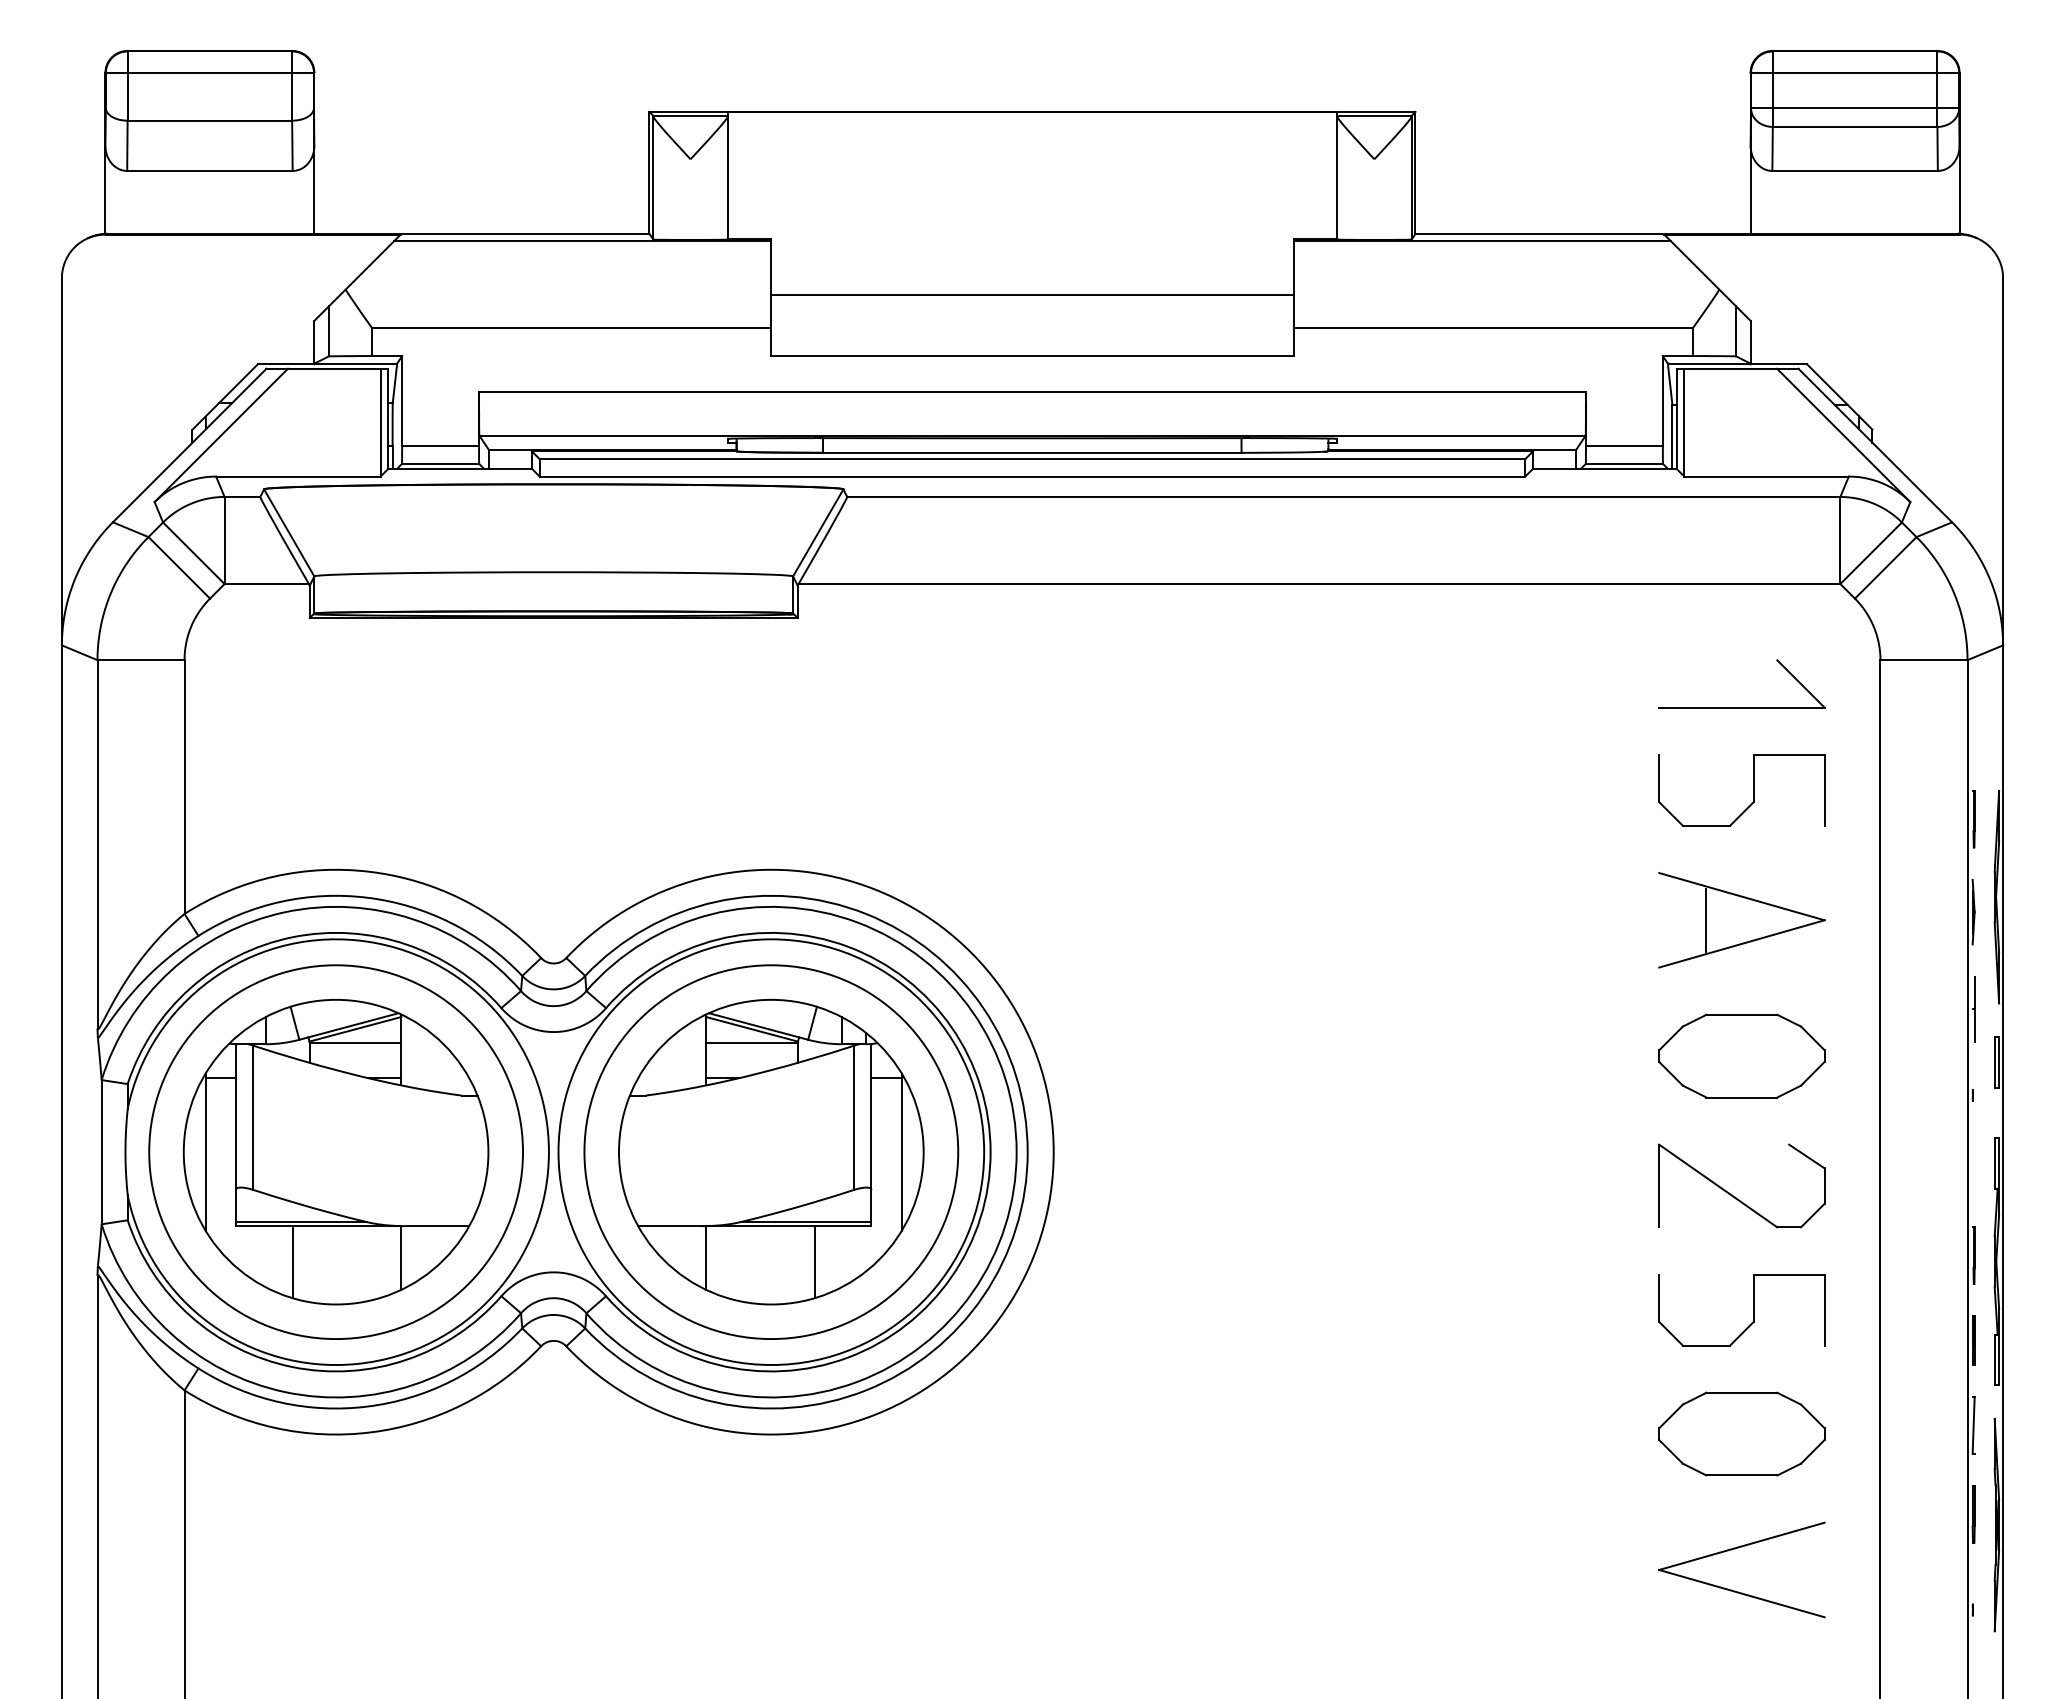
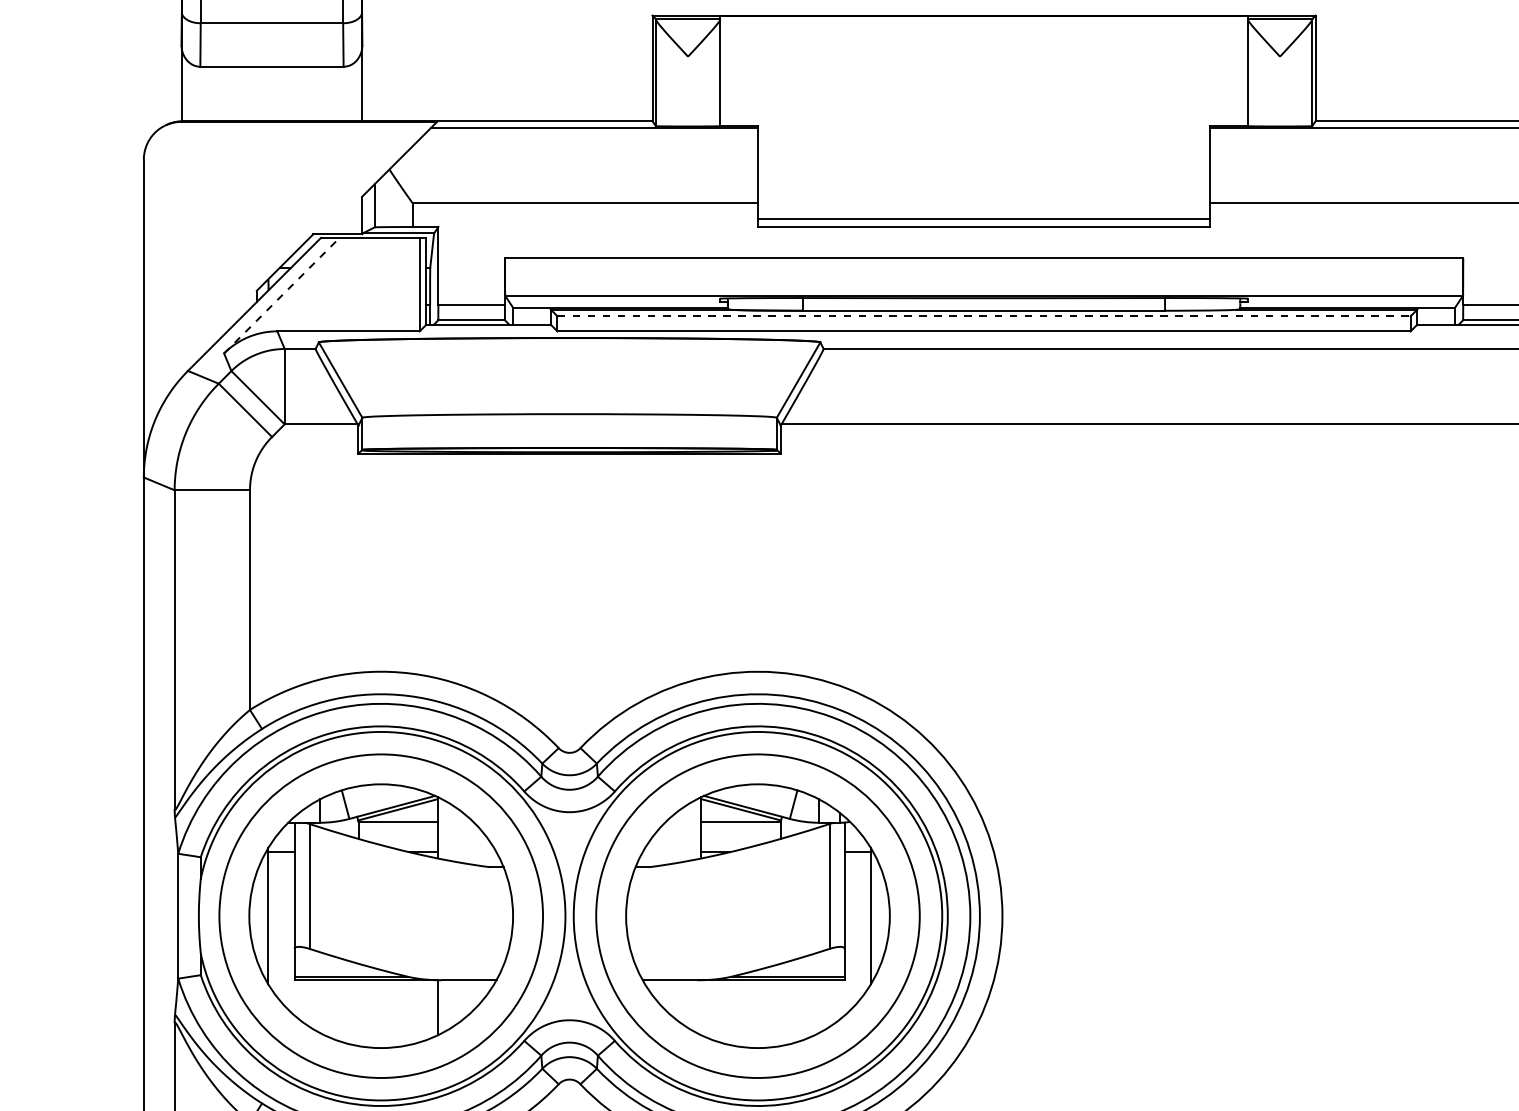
line: (1032, 294) -> (984, 218), moved
line: (221, 435) -> (281, 295), solid -> dashed
line: (1032, 459) -> (984, 316), solid -> dashed
line: (706, 1257) -> (701, 1007), removed
line: (292, 1262) -> (343, 1011), removed
line: (814, 1262) -> (795, 1011), removed

